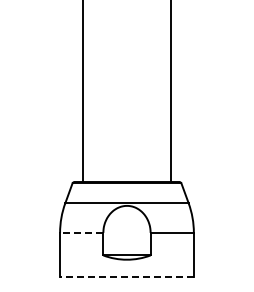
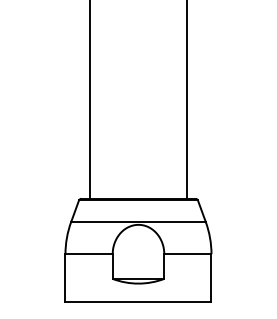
line: (81, 232) -> (88, 253), dashed -> solid
line: (126, 276) -> (137, 301), dashed -> solid

